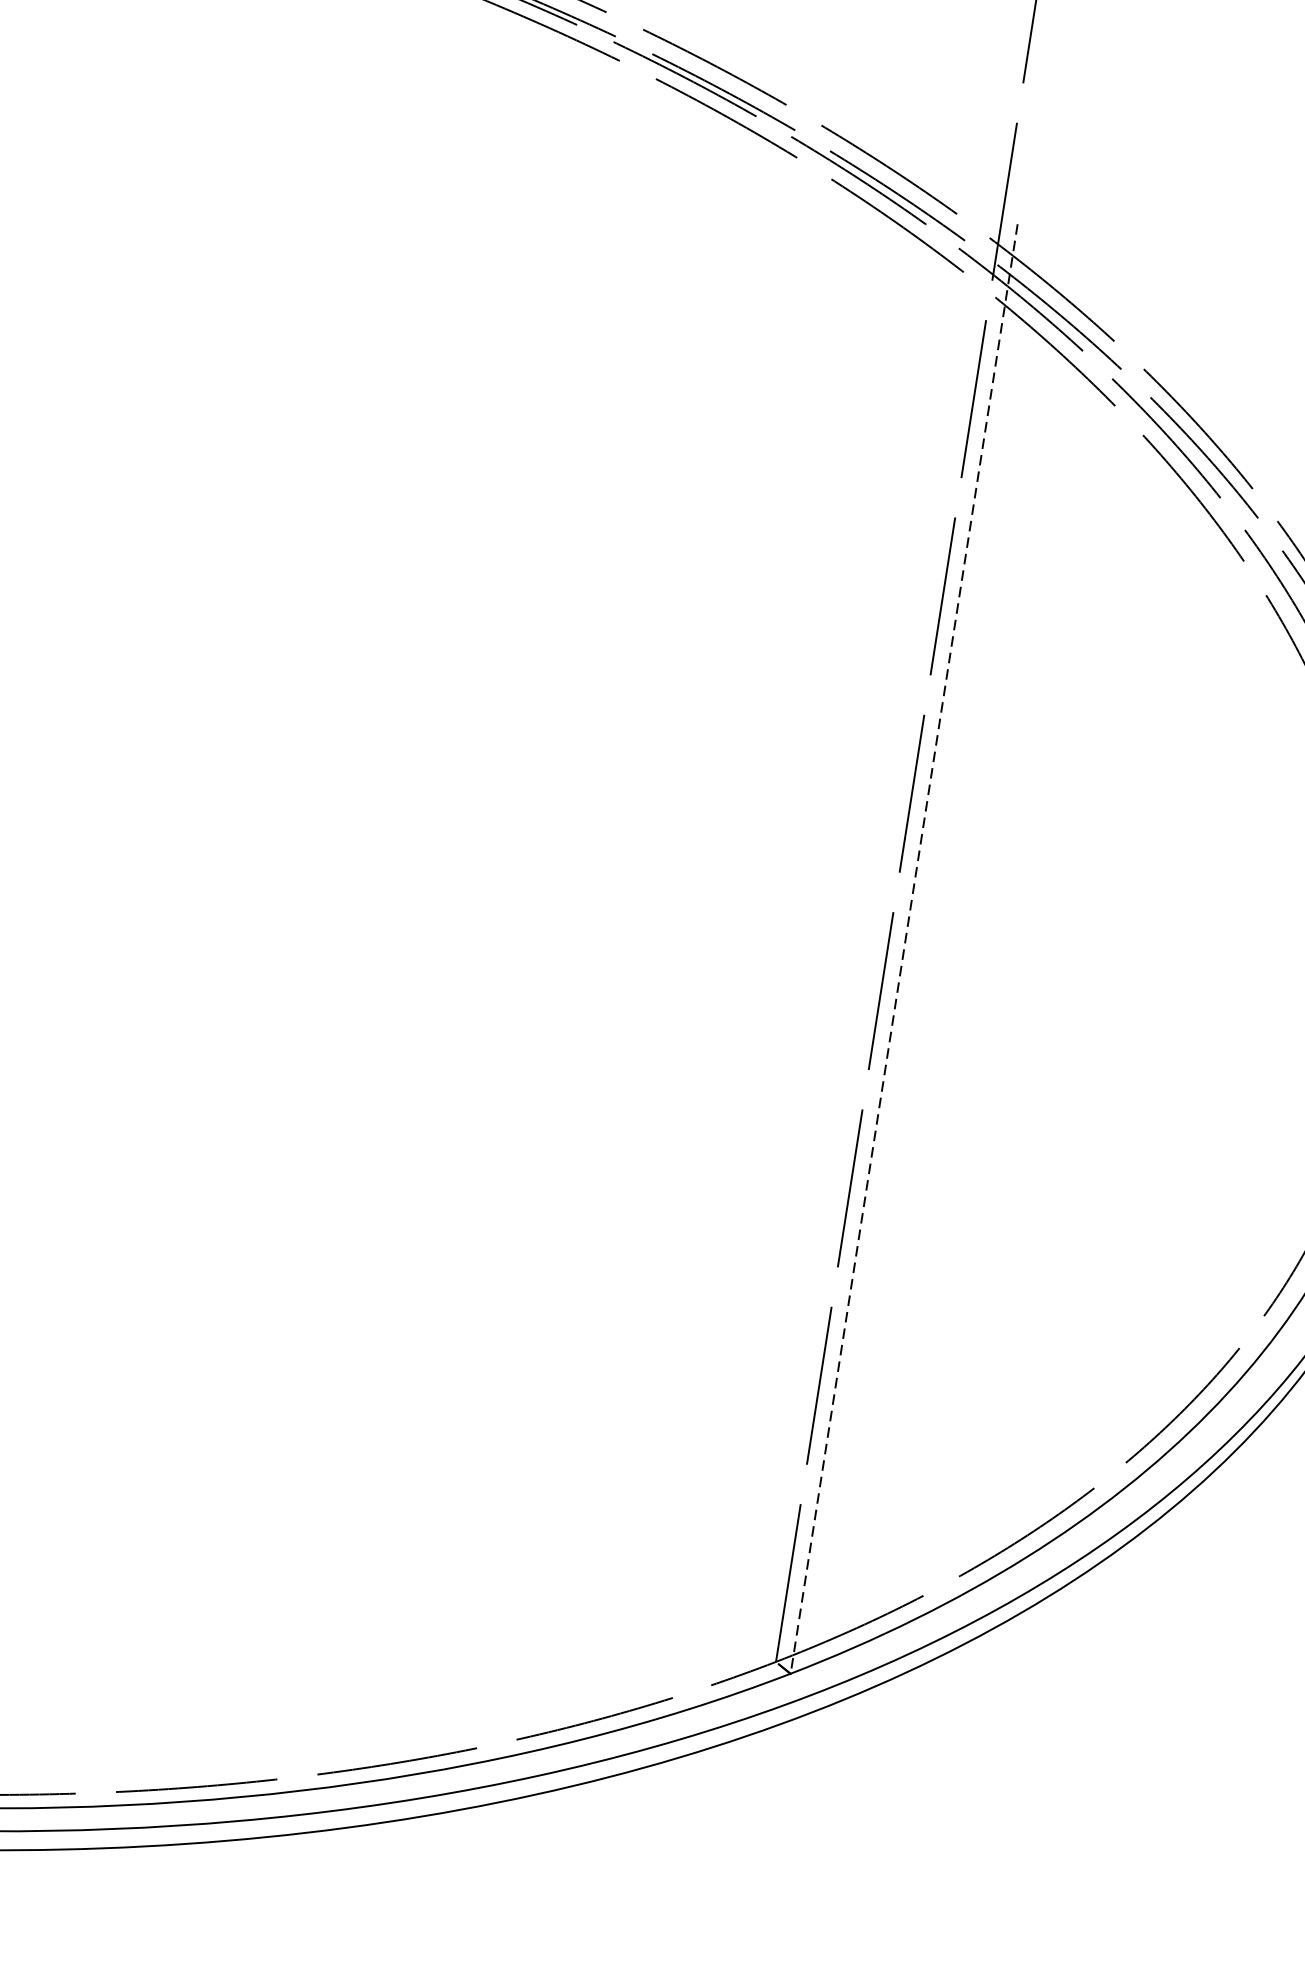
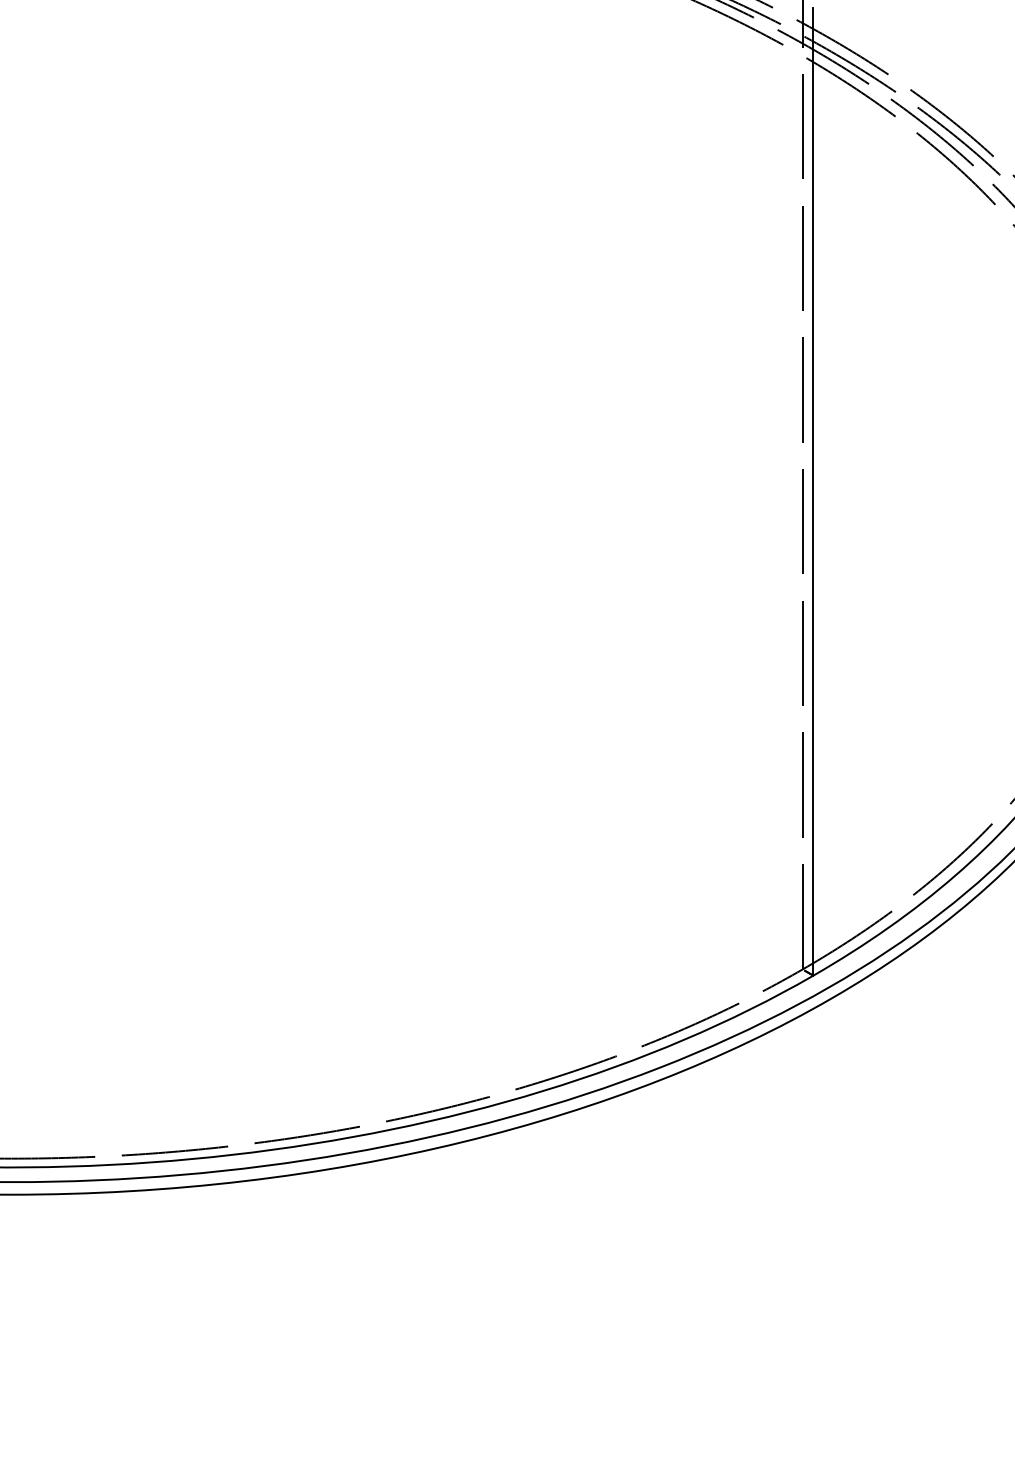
line: (904, 948) -> (813, 491), dashed -> solid

